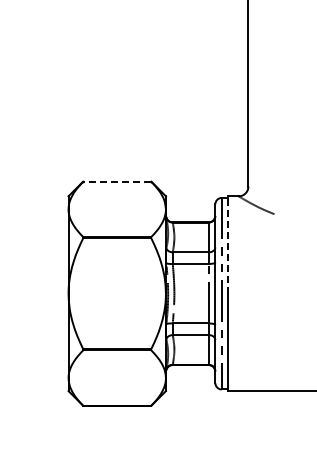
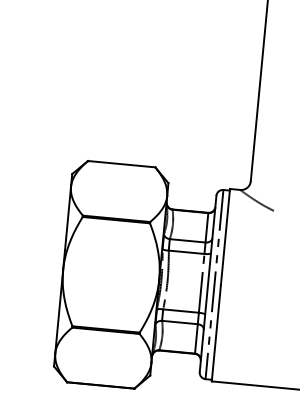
line: (116, 181) -> (120, 163), dashed -> solid
line: (228, 245) -> (225, 237), dashed -> solid

